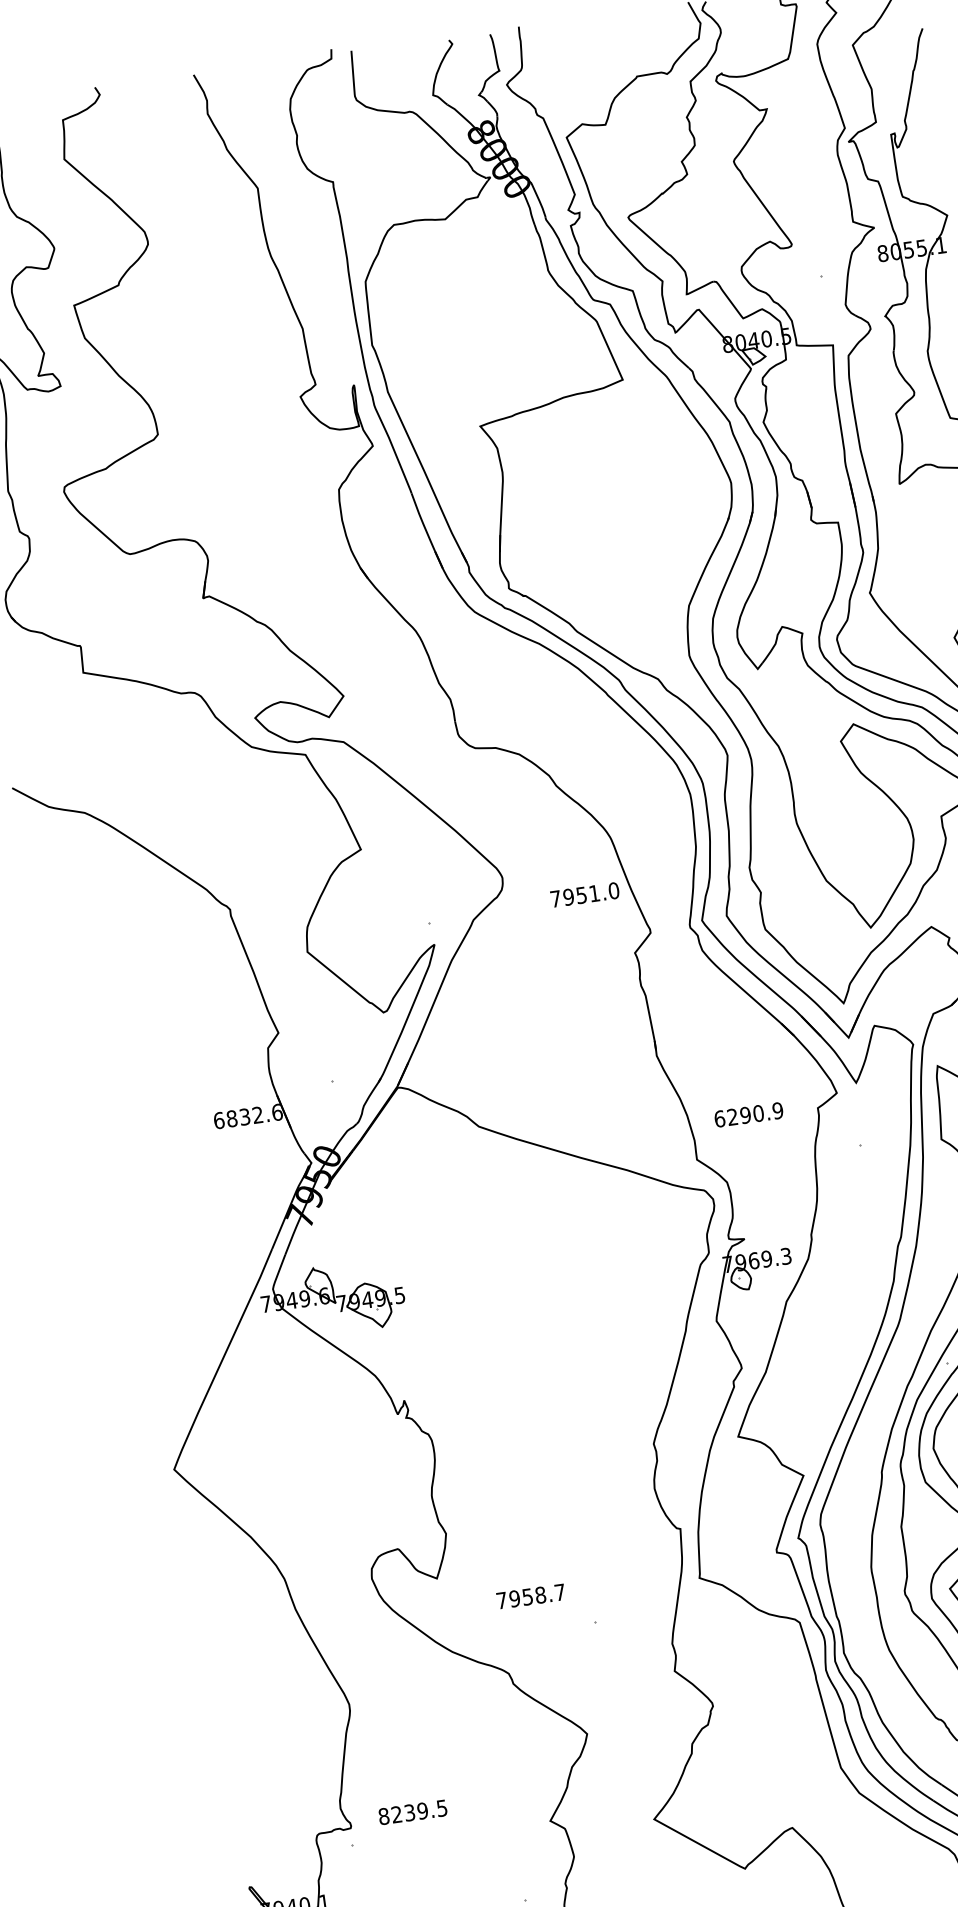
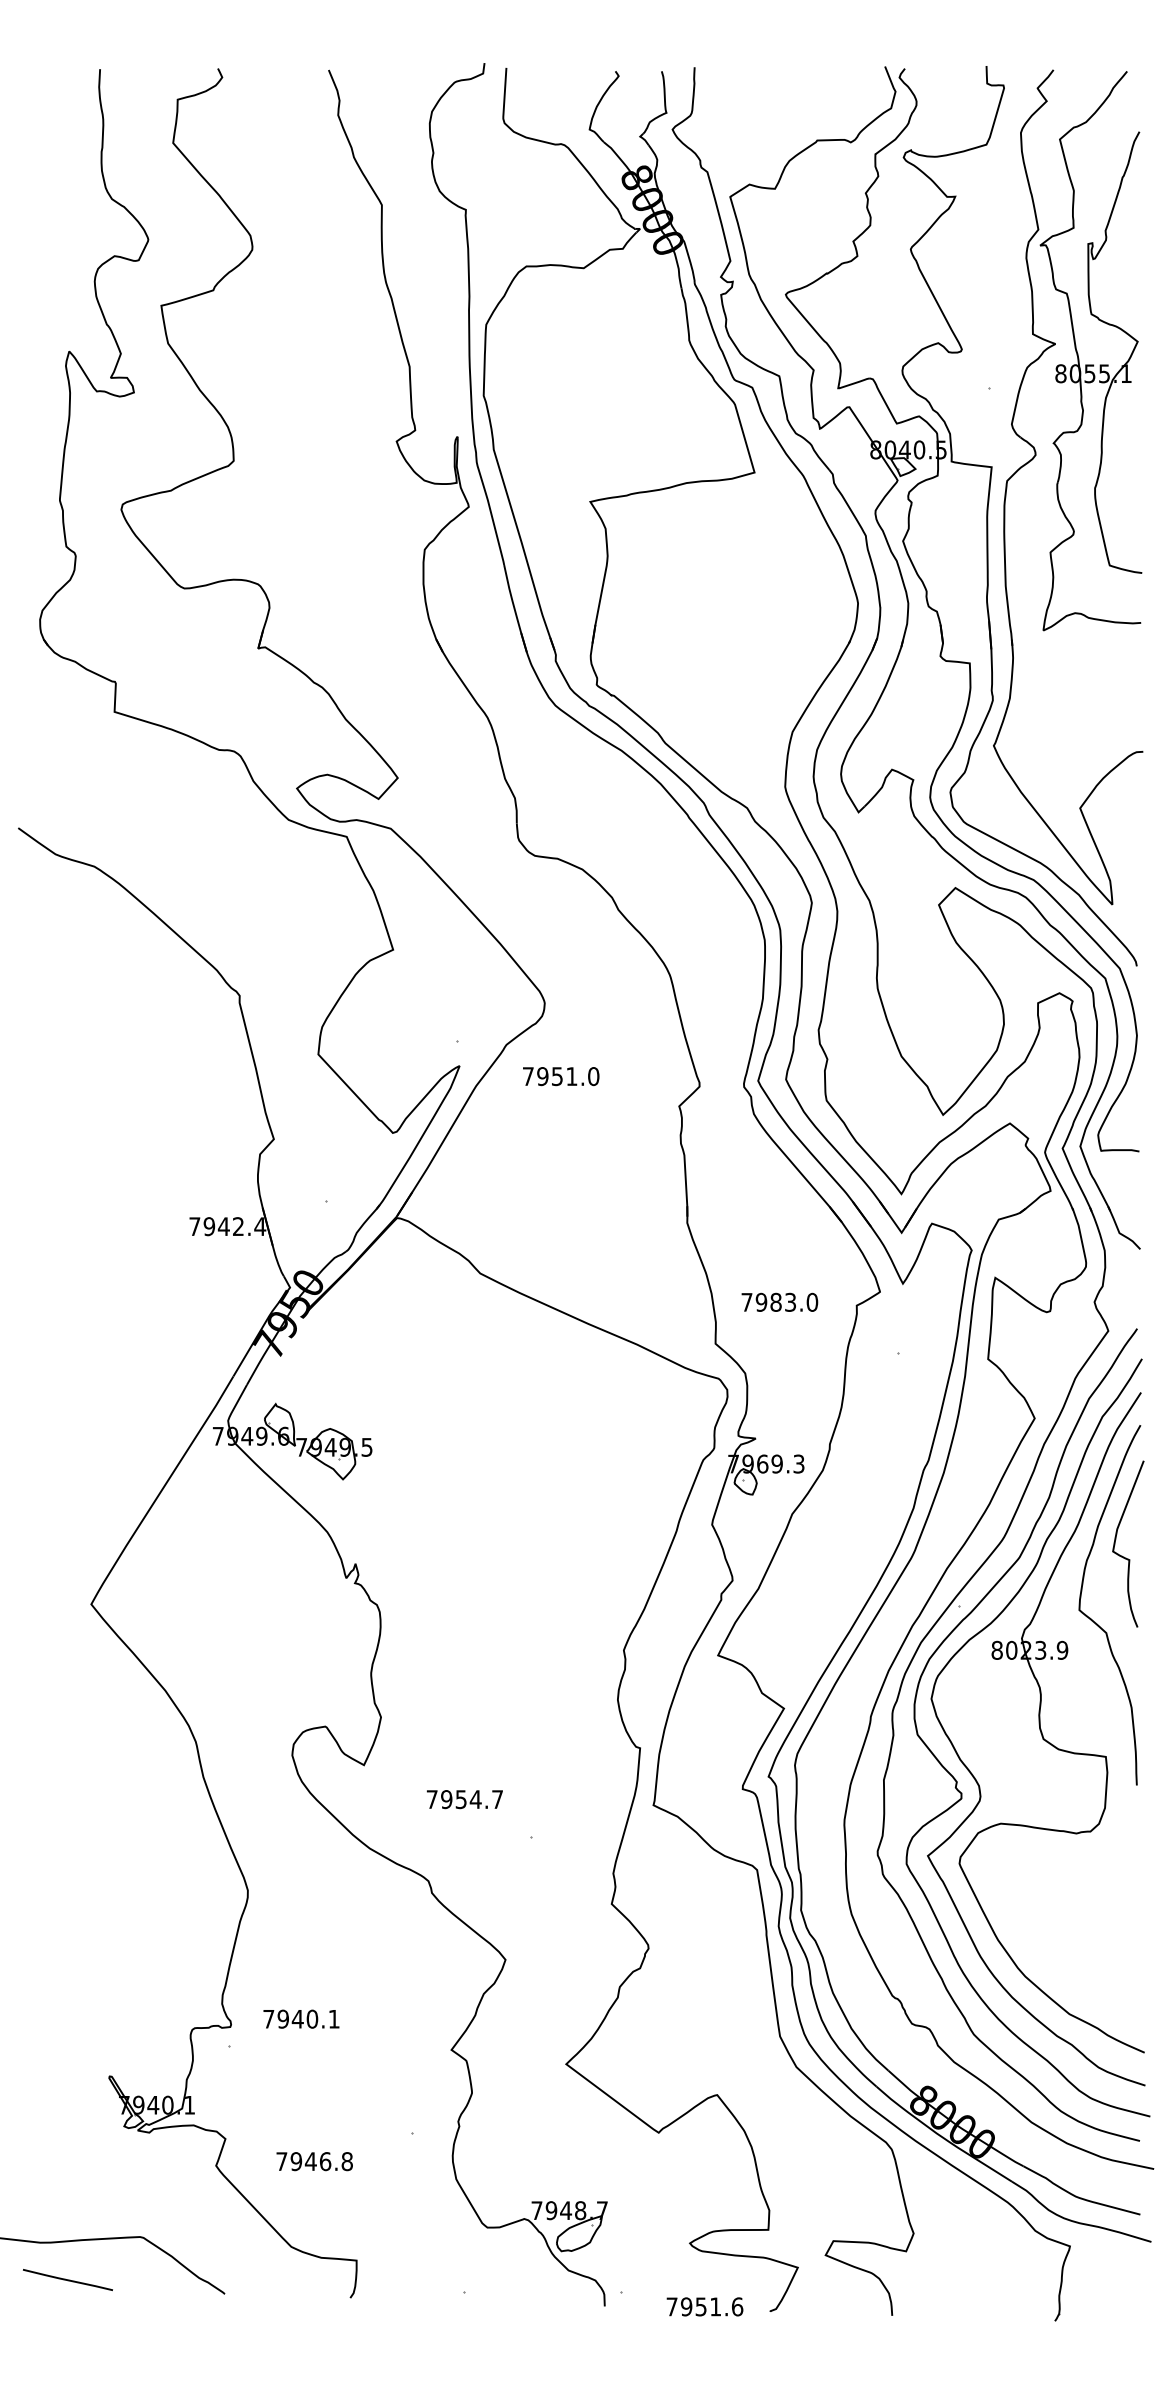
text: (585, 894) -> (561, 1076), moved
text: (748, 1114) -> (779, 1301), 6290.9 -> 7983.0
text: (248, 1116) -> (227, 1226), 6832.6 -> 7942.4
text: (540, 1595) -> (475, 1799), 7958.7 -> 7954.7
text: (412, 1811) -> (301, 2018), 8239.5 -> 7940.1

